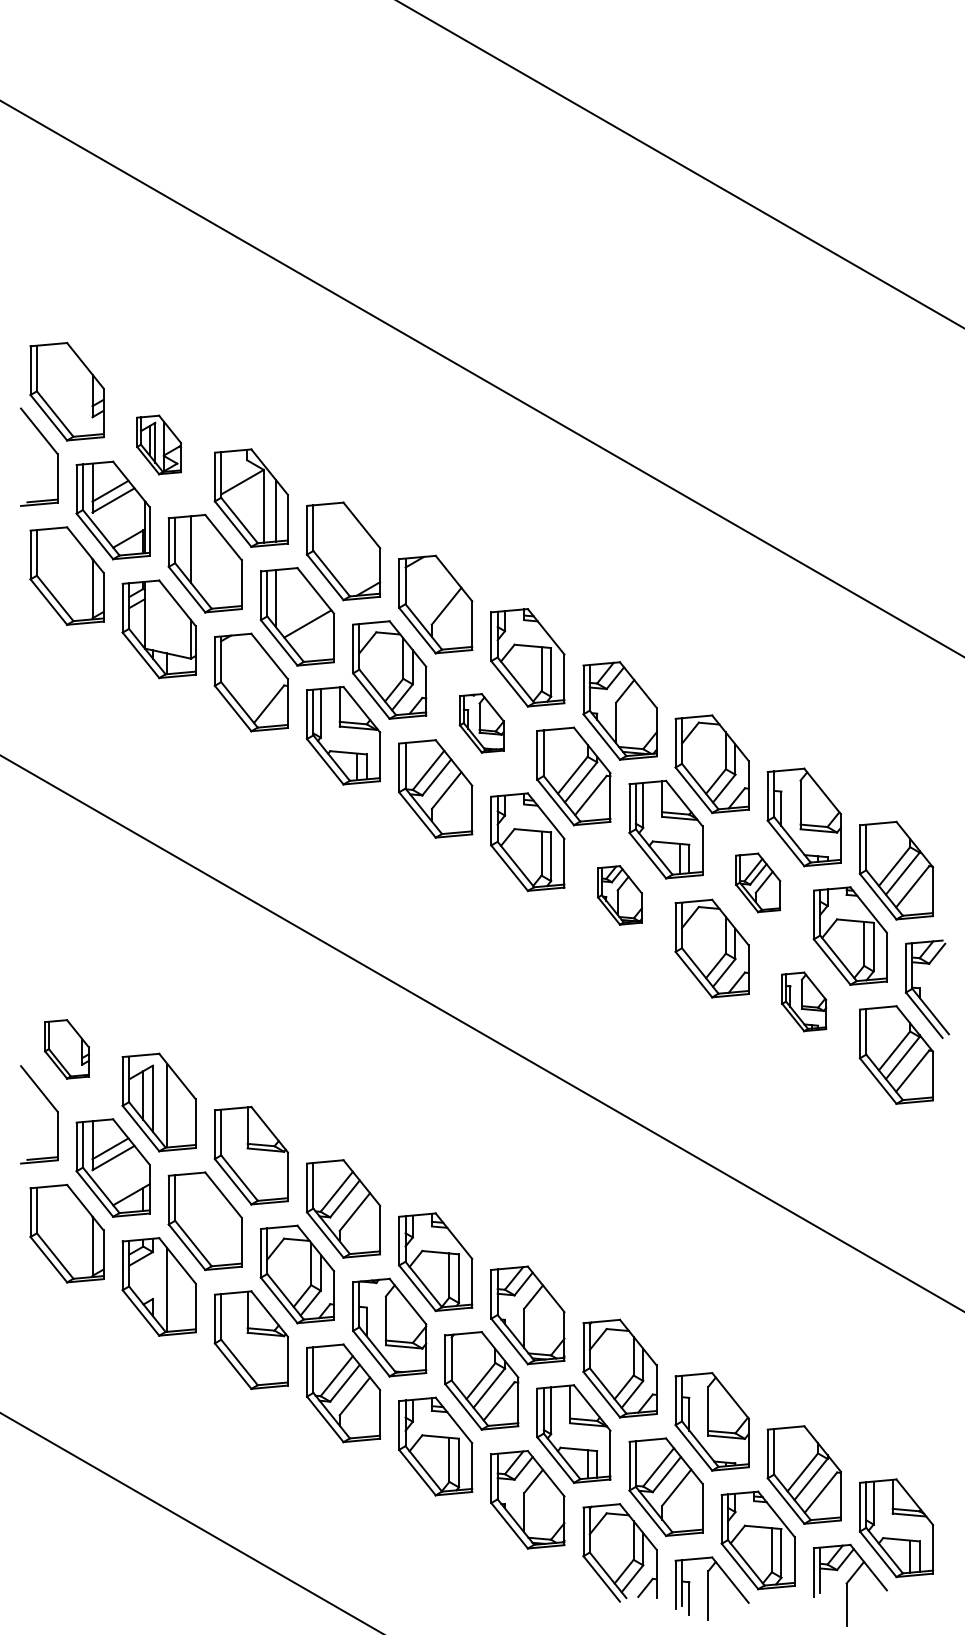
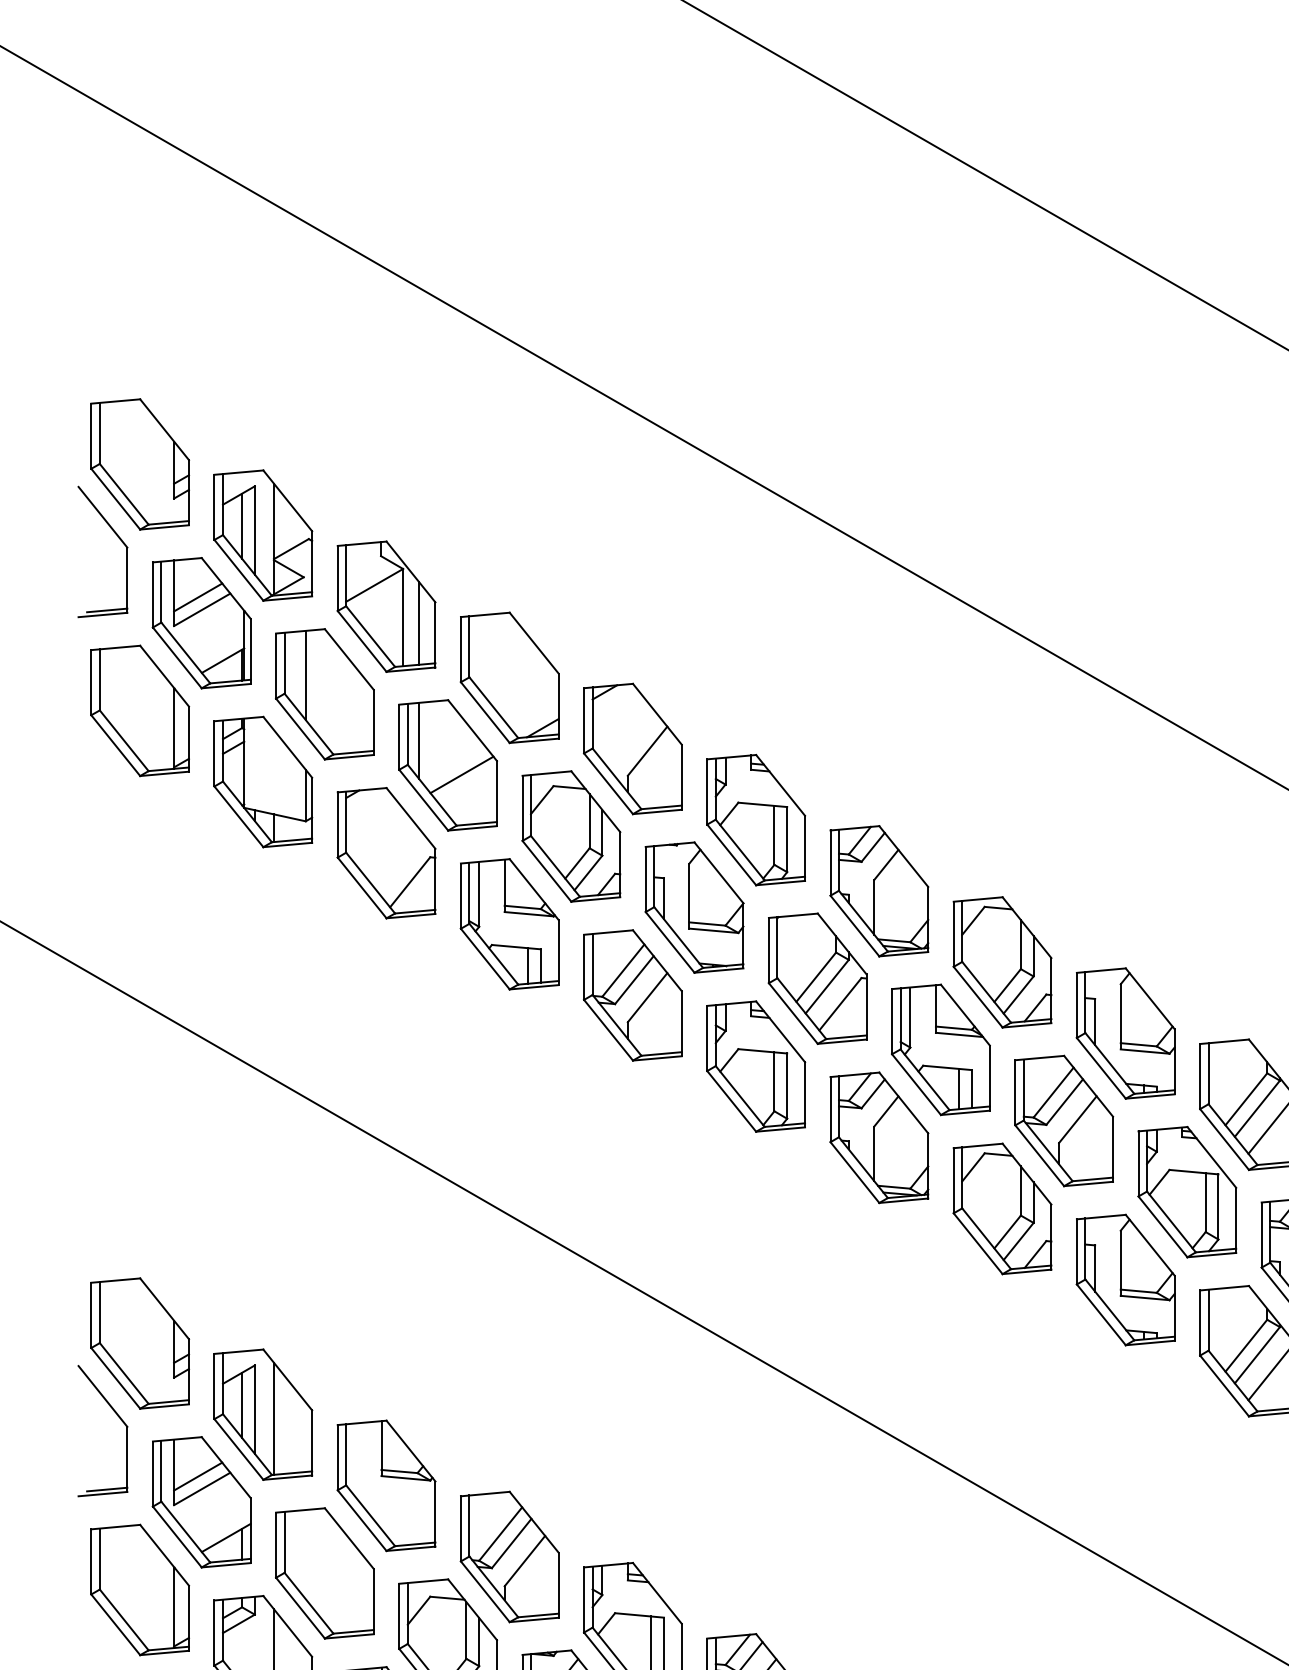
part: (158, 444) -> (262, 534), size x1.67
part: (481, 723) -> (694, 907), size x1.67
part: (757, 882) -> (1063, 1120), size x1.67
part: (619, 895) -> (878, 1137), size x1.67
part: (803, 1001) -> (1124, 1279), size x1.67
part: (66, 1049) -> (139, 1343), size x1.67

